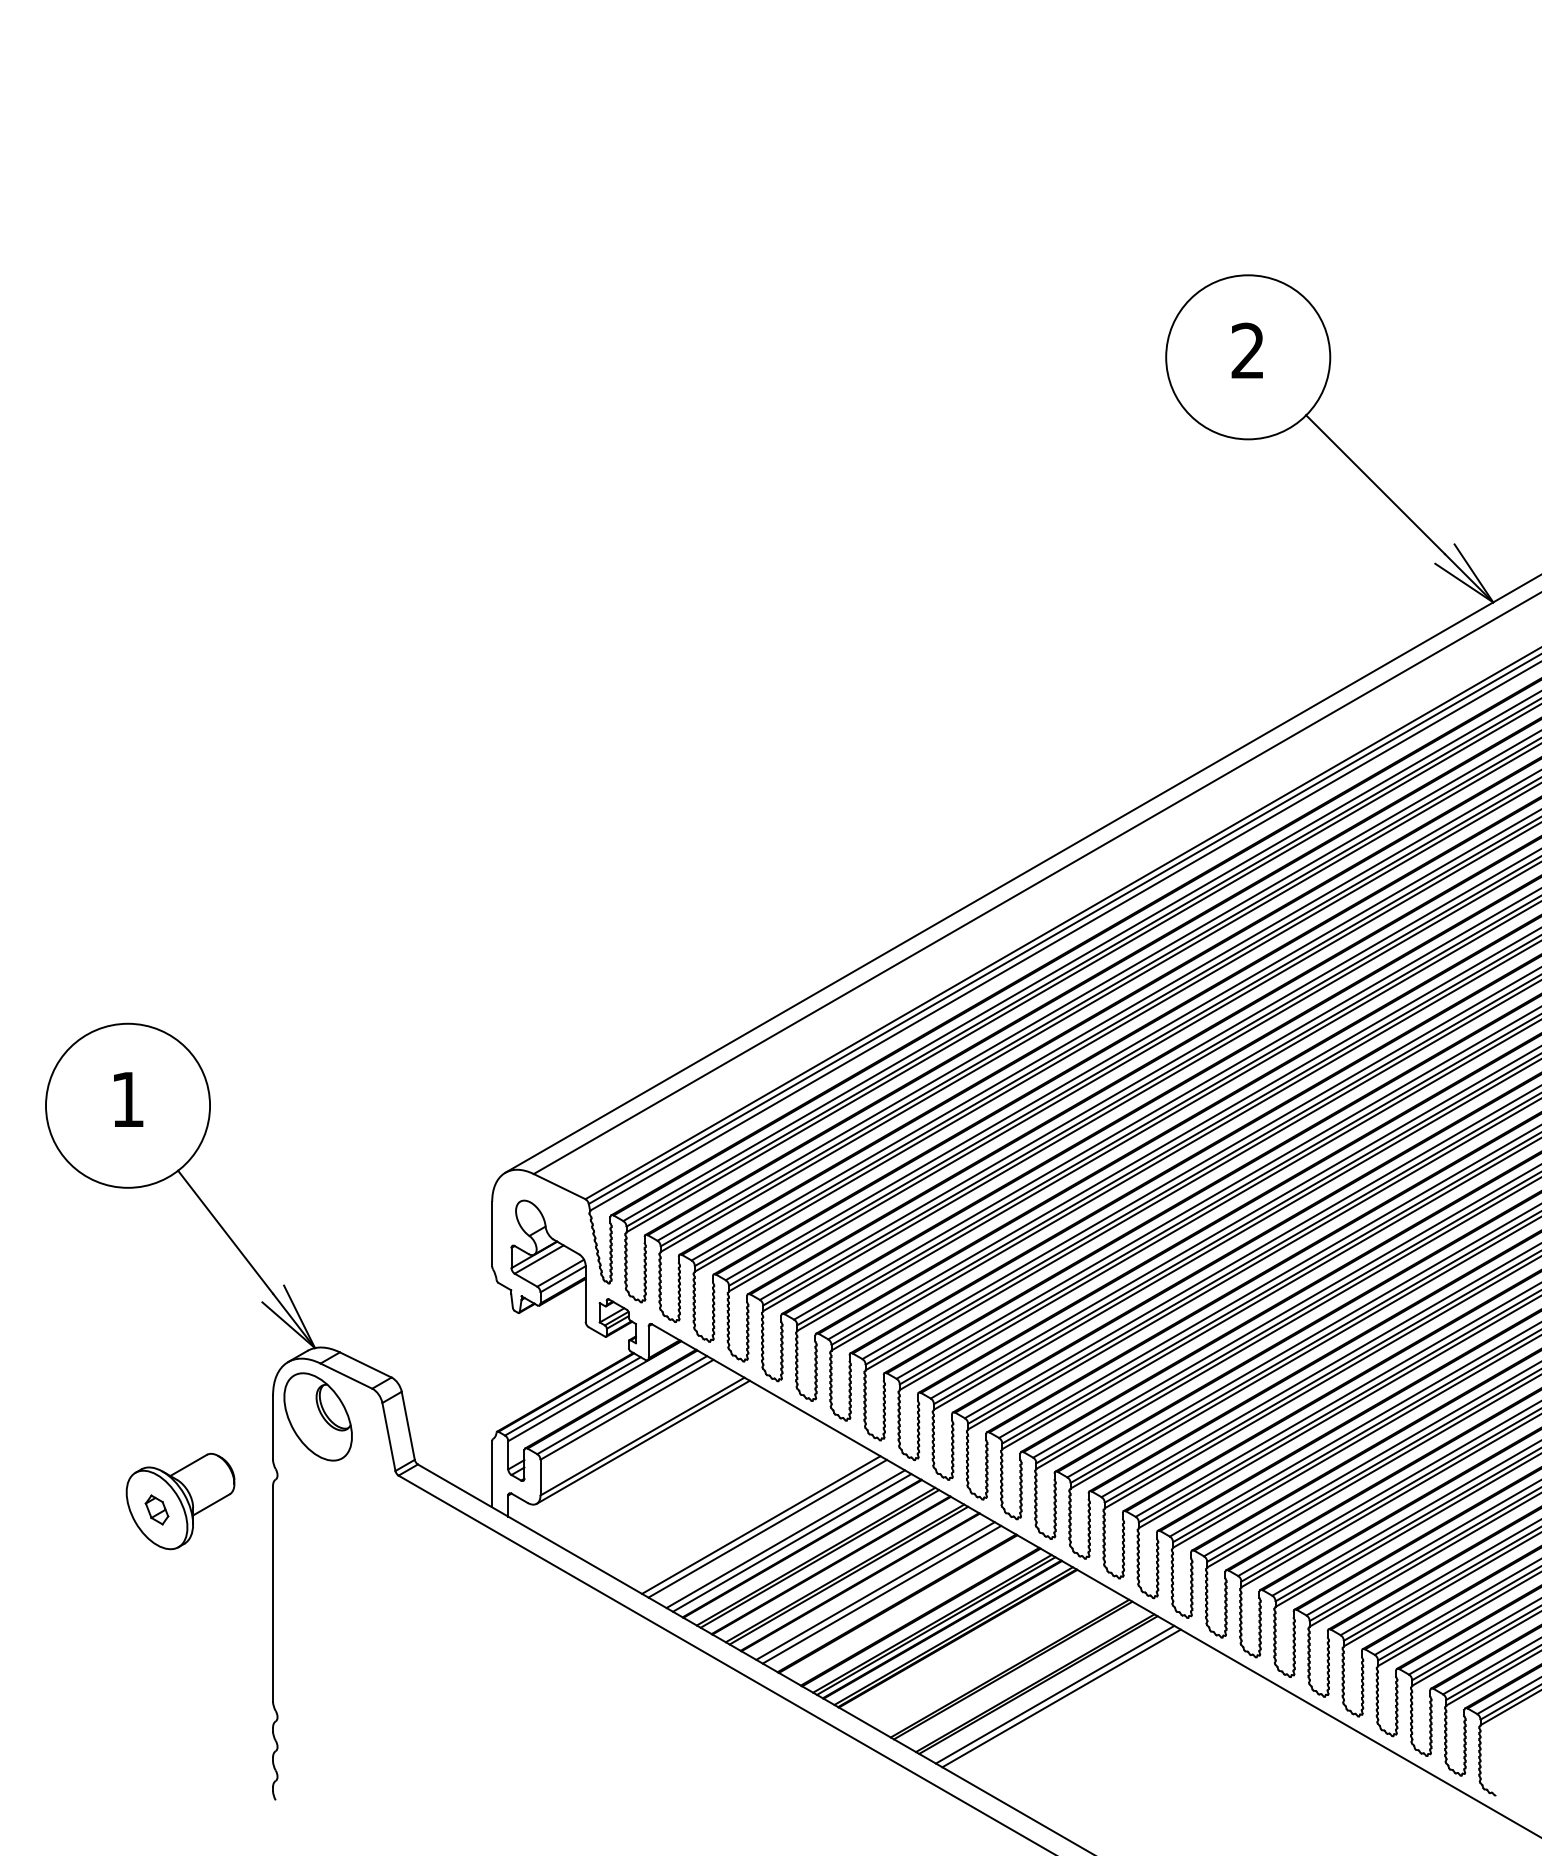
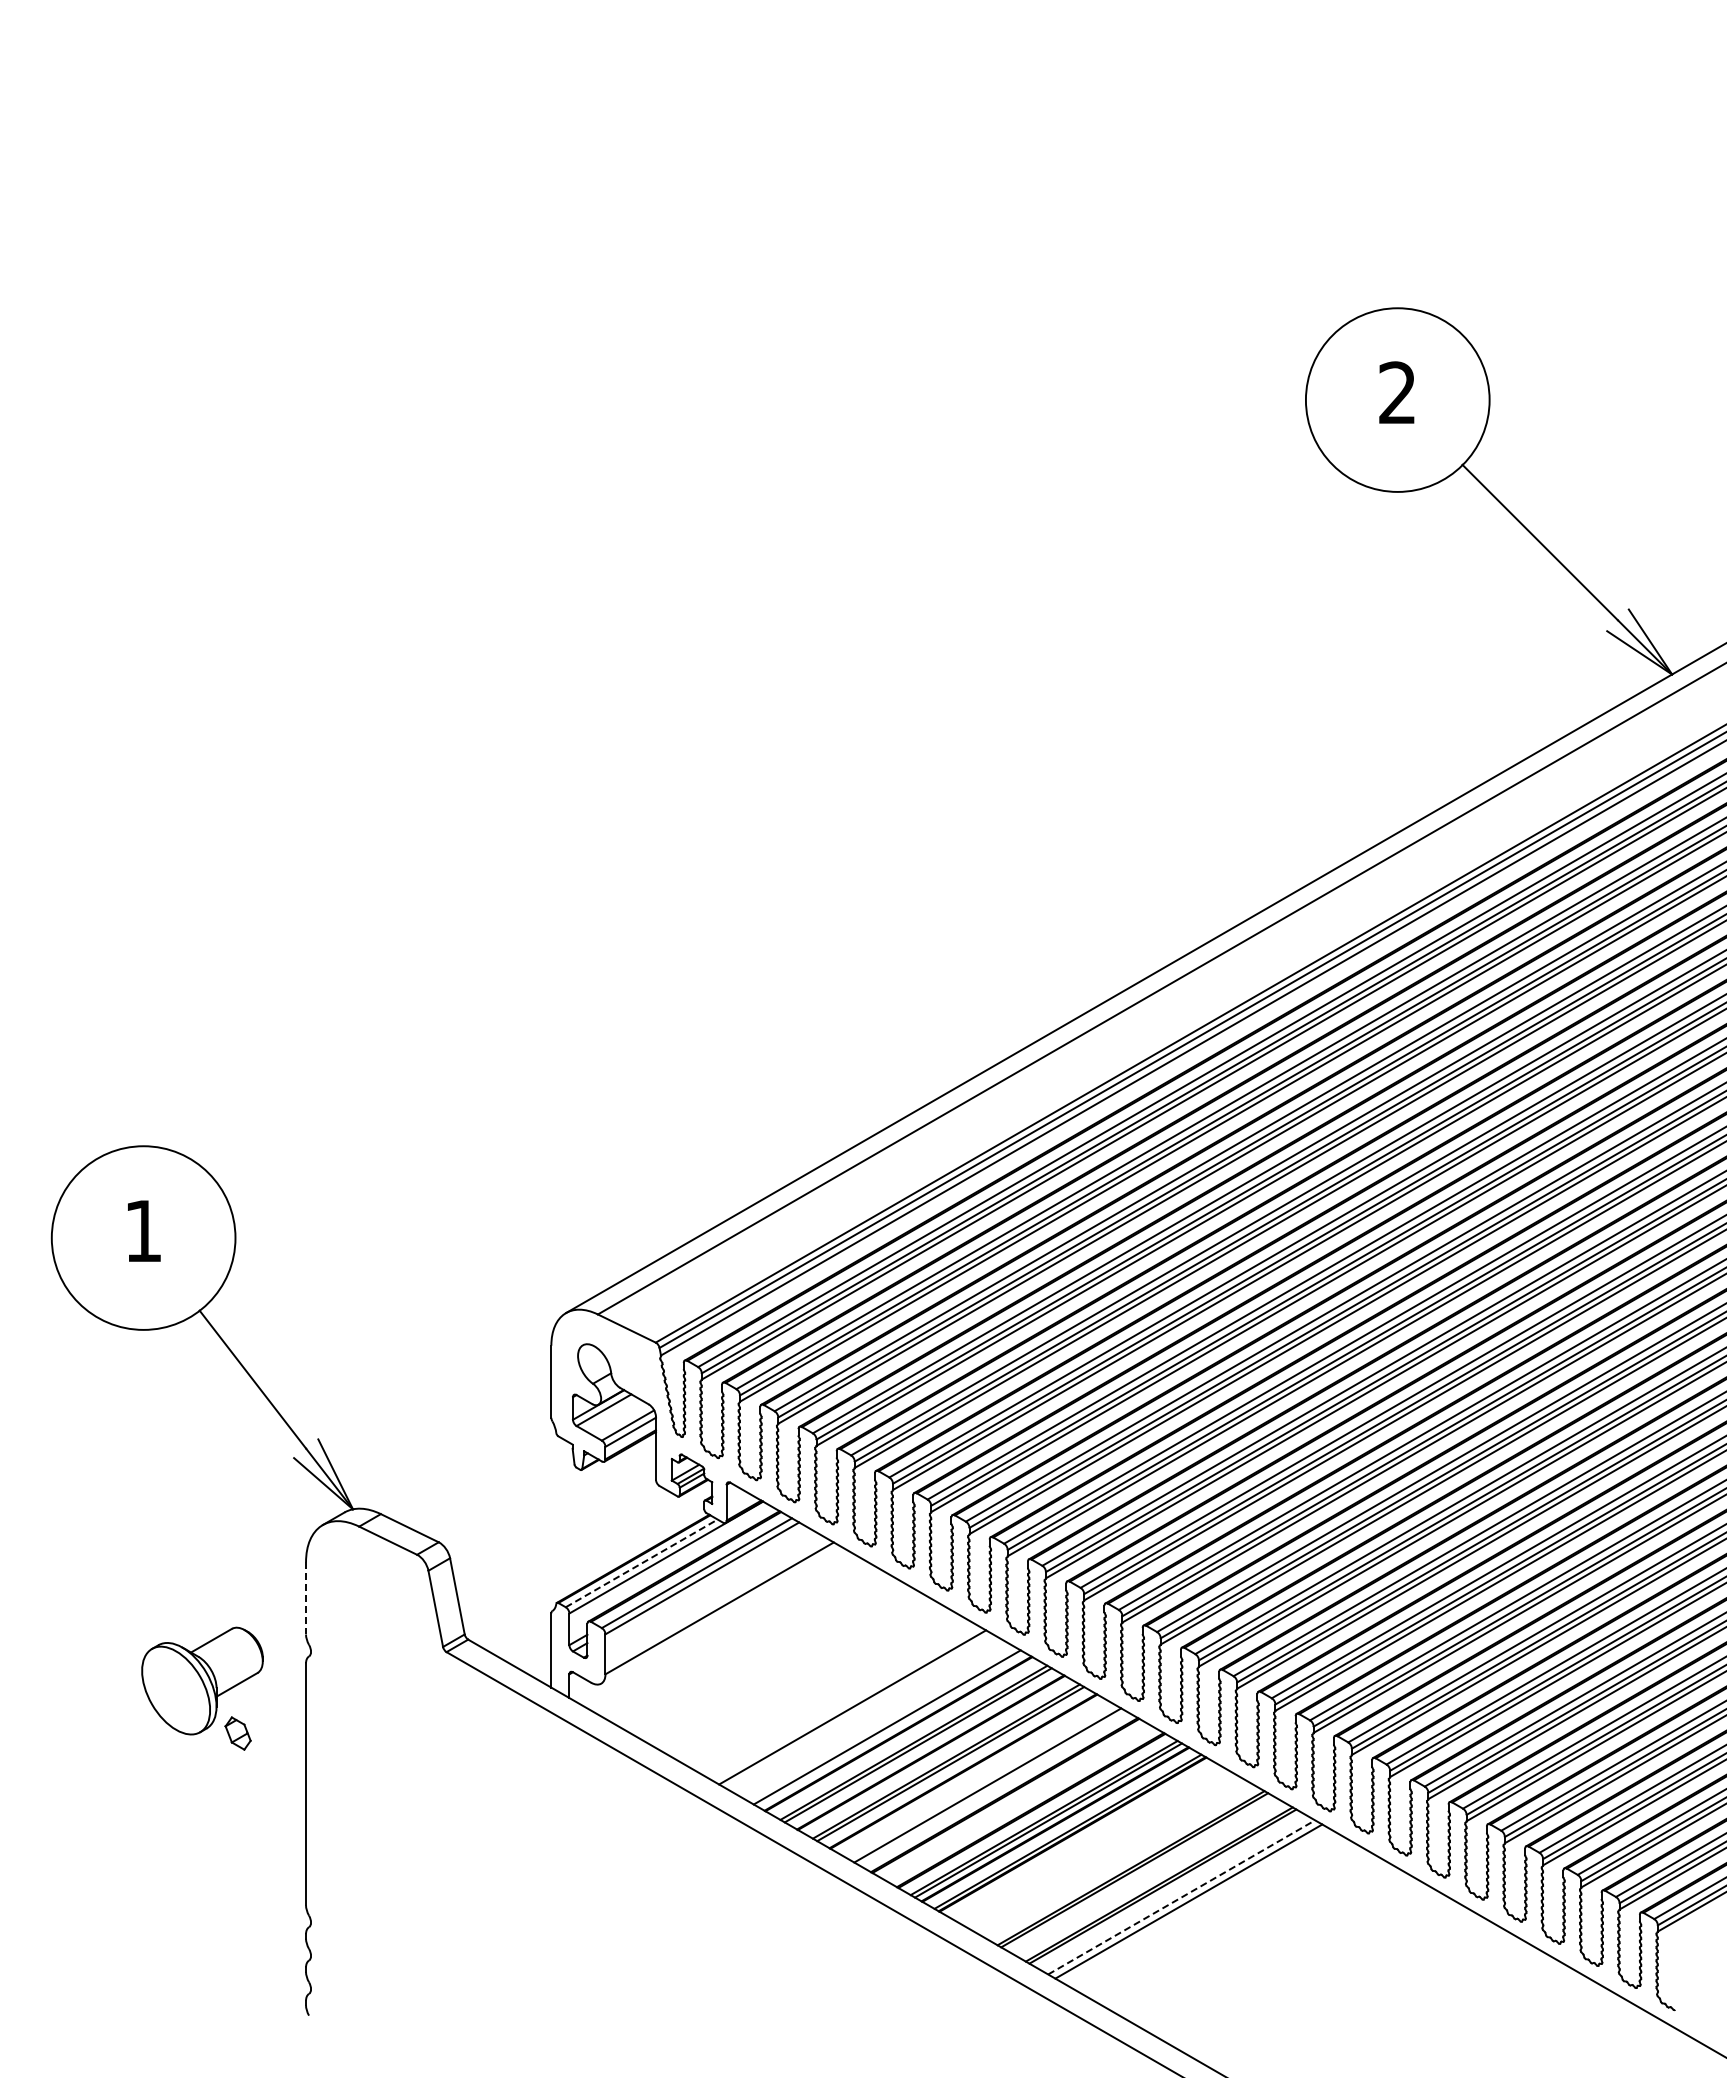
line: (572, 1396) -> (641, 1563), solid -> dashed
part: (318, 1417) -> (356, 1586), removed
line: (273, 1427) -> (306, 1598), solid -> dashed
line: (643, 1442) -> (720, 1614), removed
part: (156, 1509) -> (237, 1733), moved
line: (767, 1528) -> (859, 1711), removed
line: (785, 1539) -> (879, 1723), removed
line: (875, 1591) -> (980, 1781), removed
line: (1055, 1694) -> (1182, 1897), solid -> dashed

